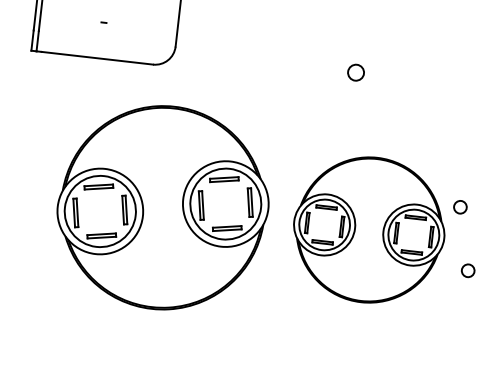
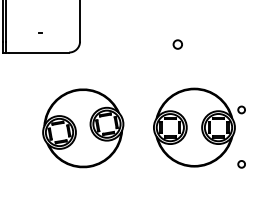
part: (163, 208) -> (83, 128), size x0.71
circle: (467, 271) -> (241, 164), moved

